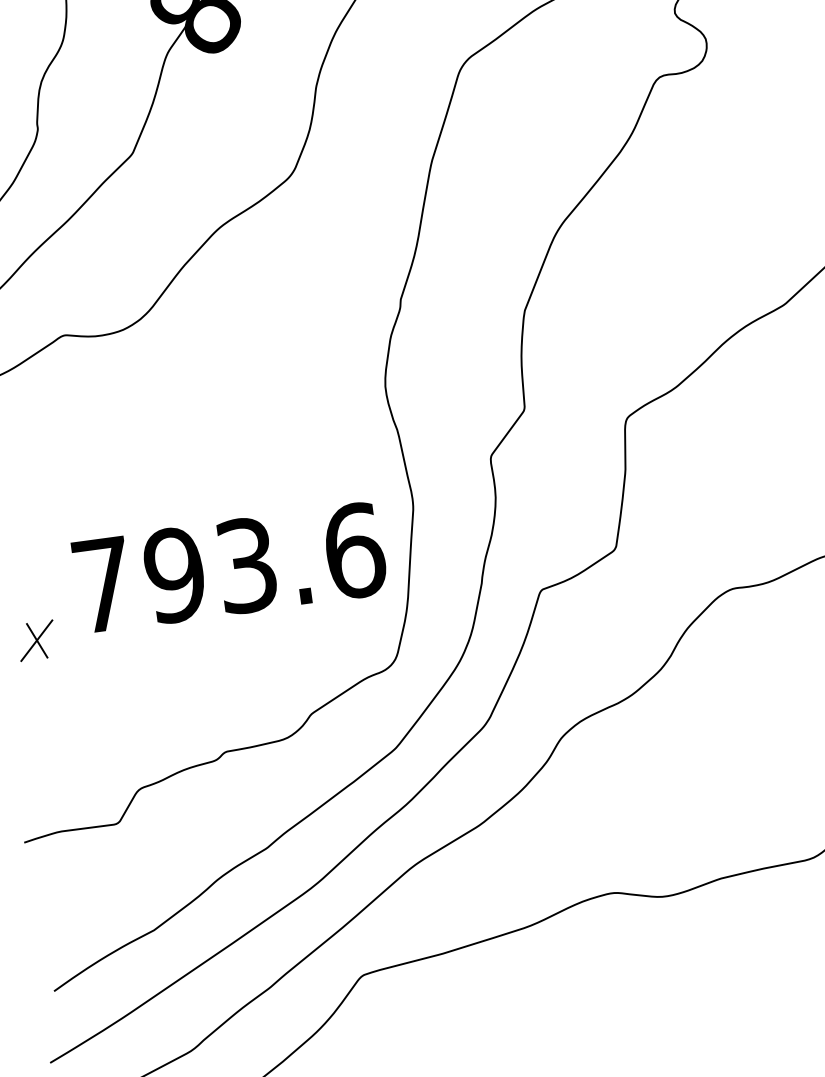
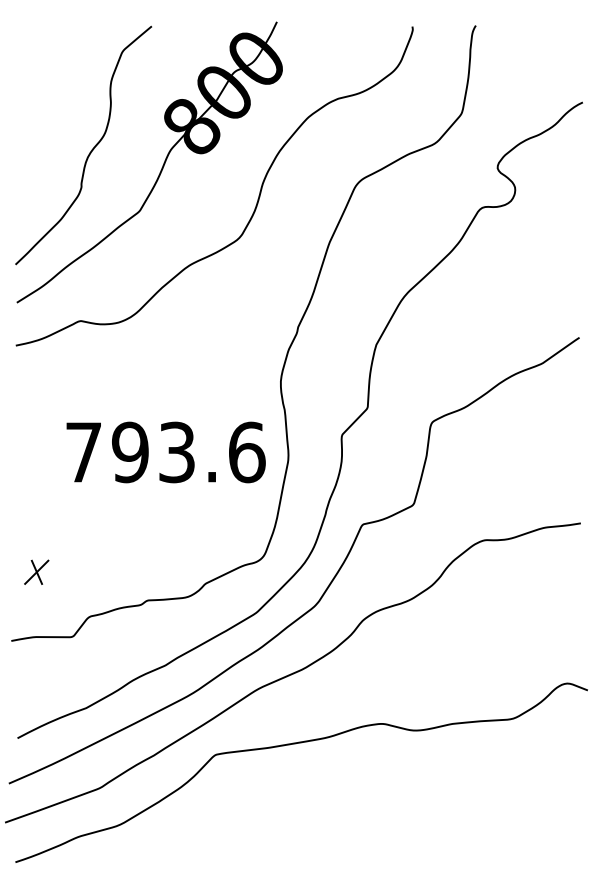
text: (228, 567) -> (165, 452), moved
part: (36, 639) -> (36, 571), moved

